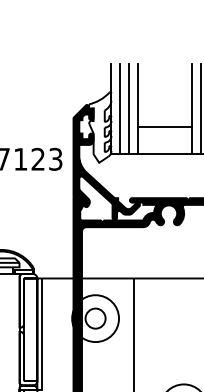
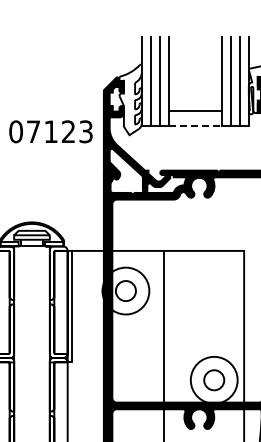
line: (165, 127) -> (195, 111), moved
line: (165, 154) -> (195, 126), solid -> dashed

